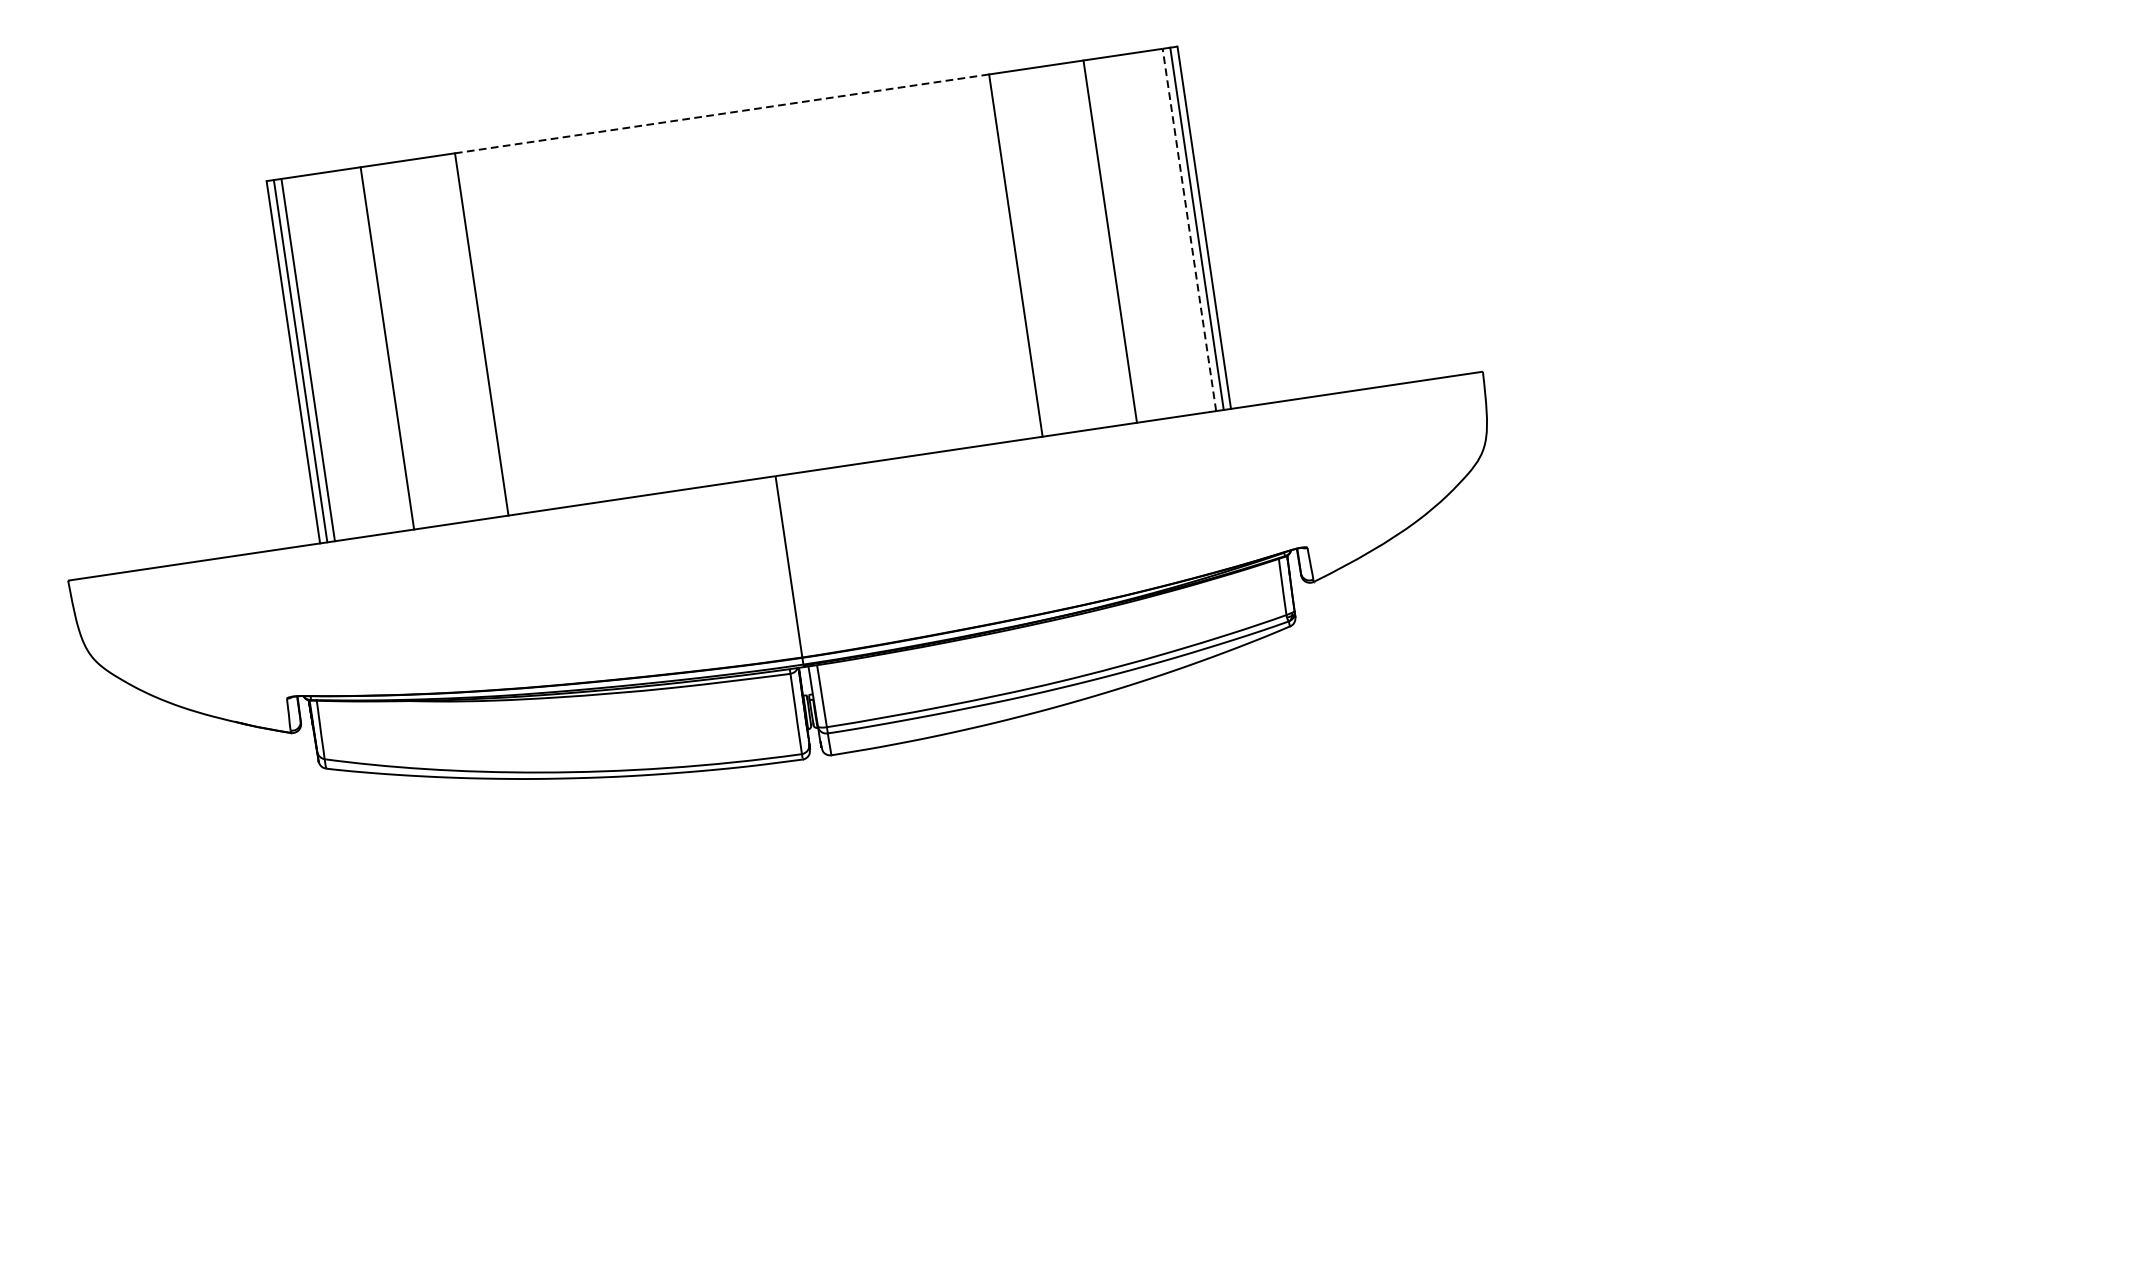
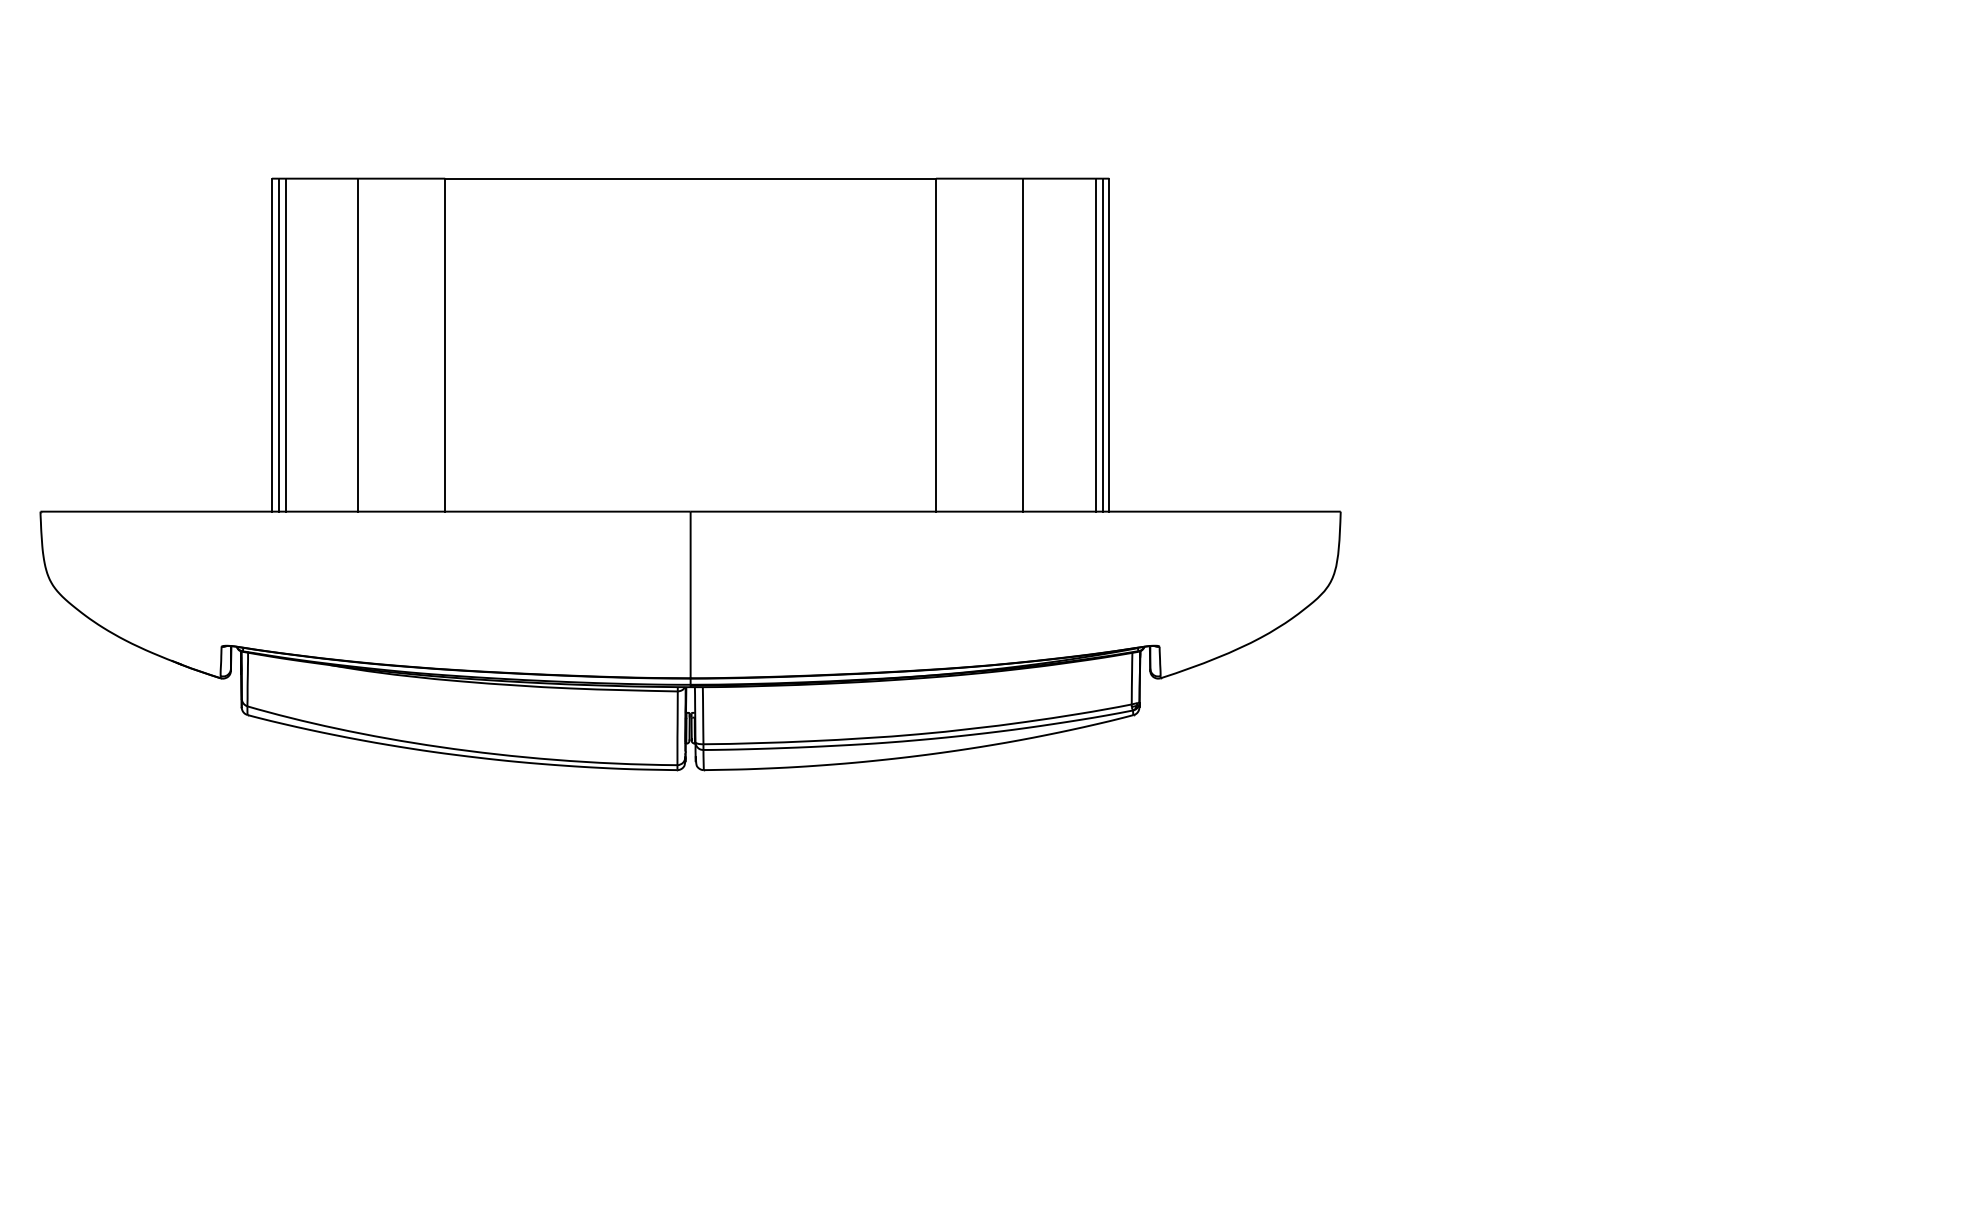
line: (721, 113) -> (690, 178), dashed -> solid
line: (1189, 229) -> (1095, 344), dashed -> solid

